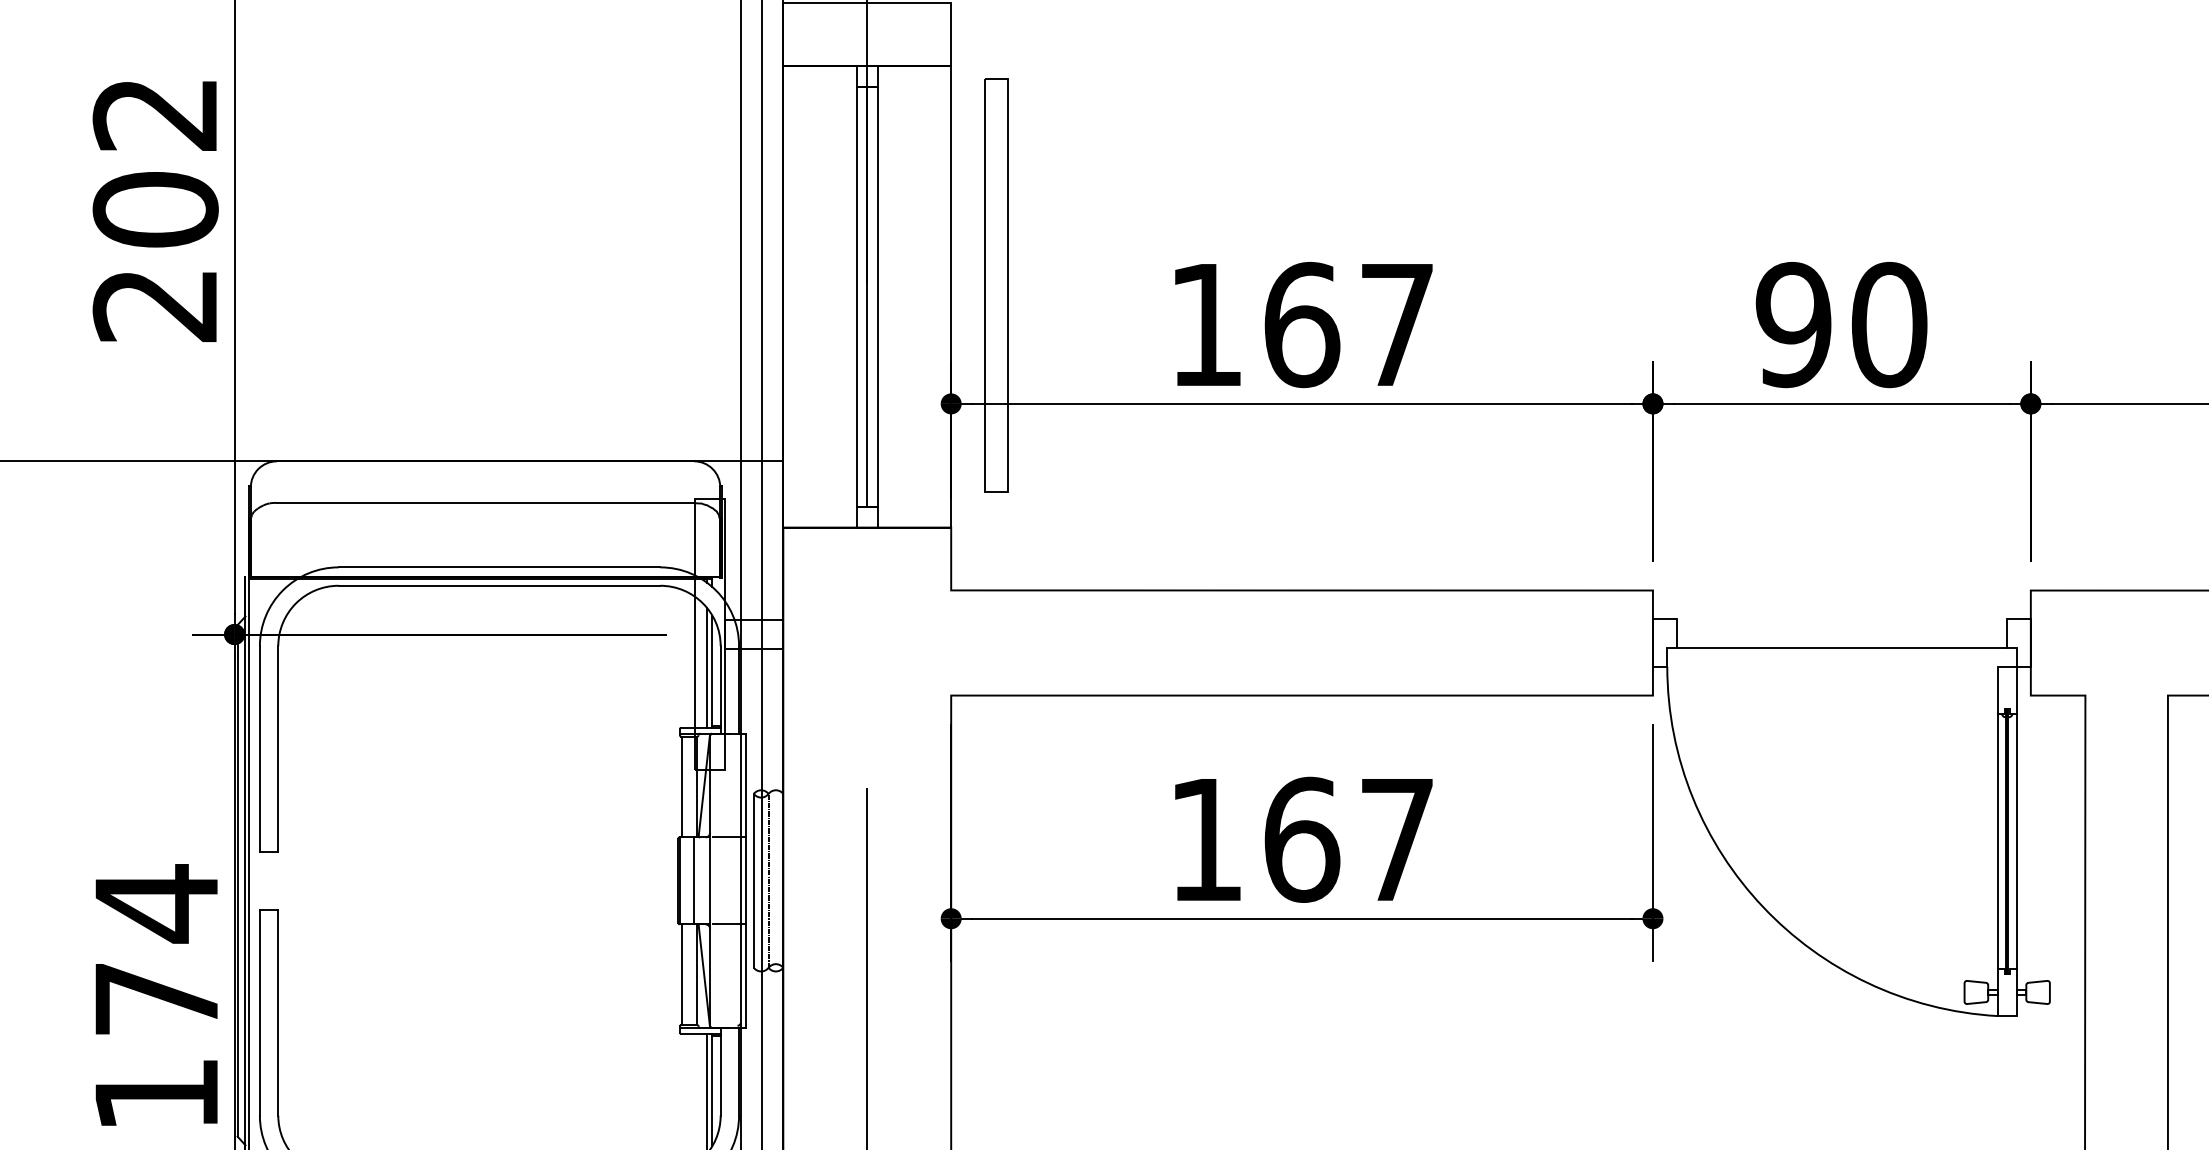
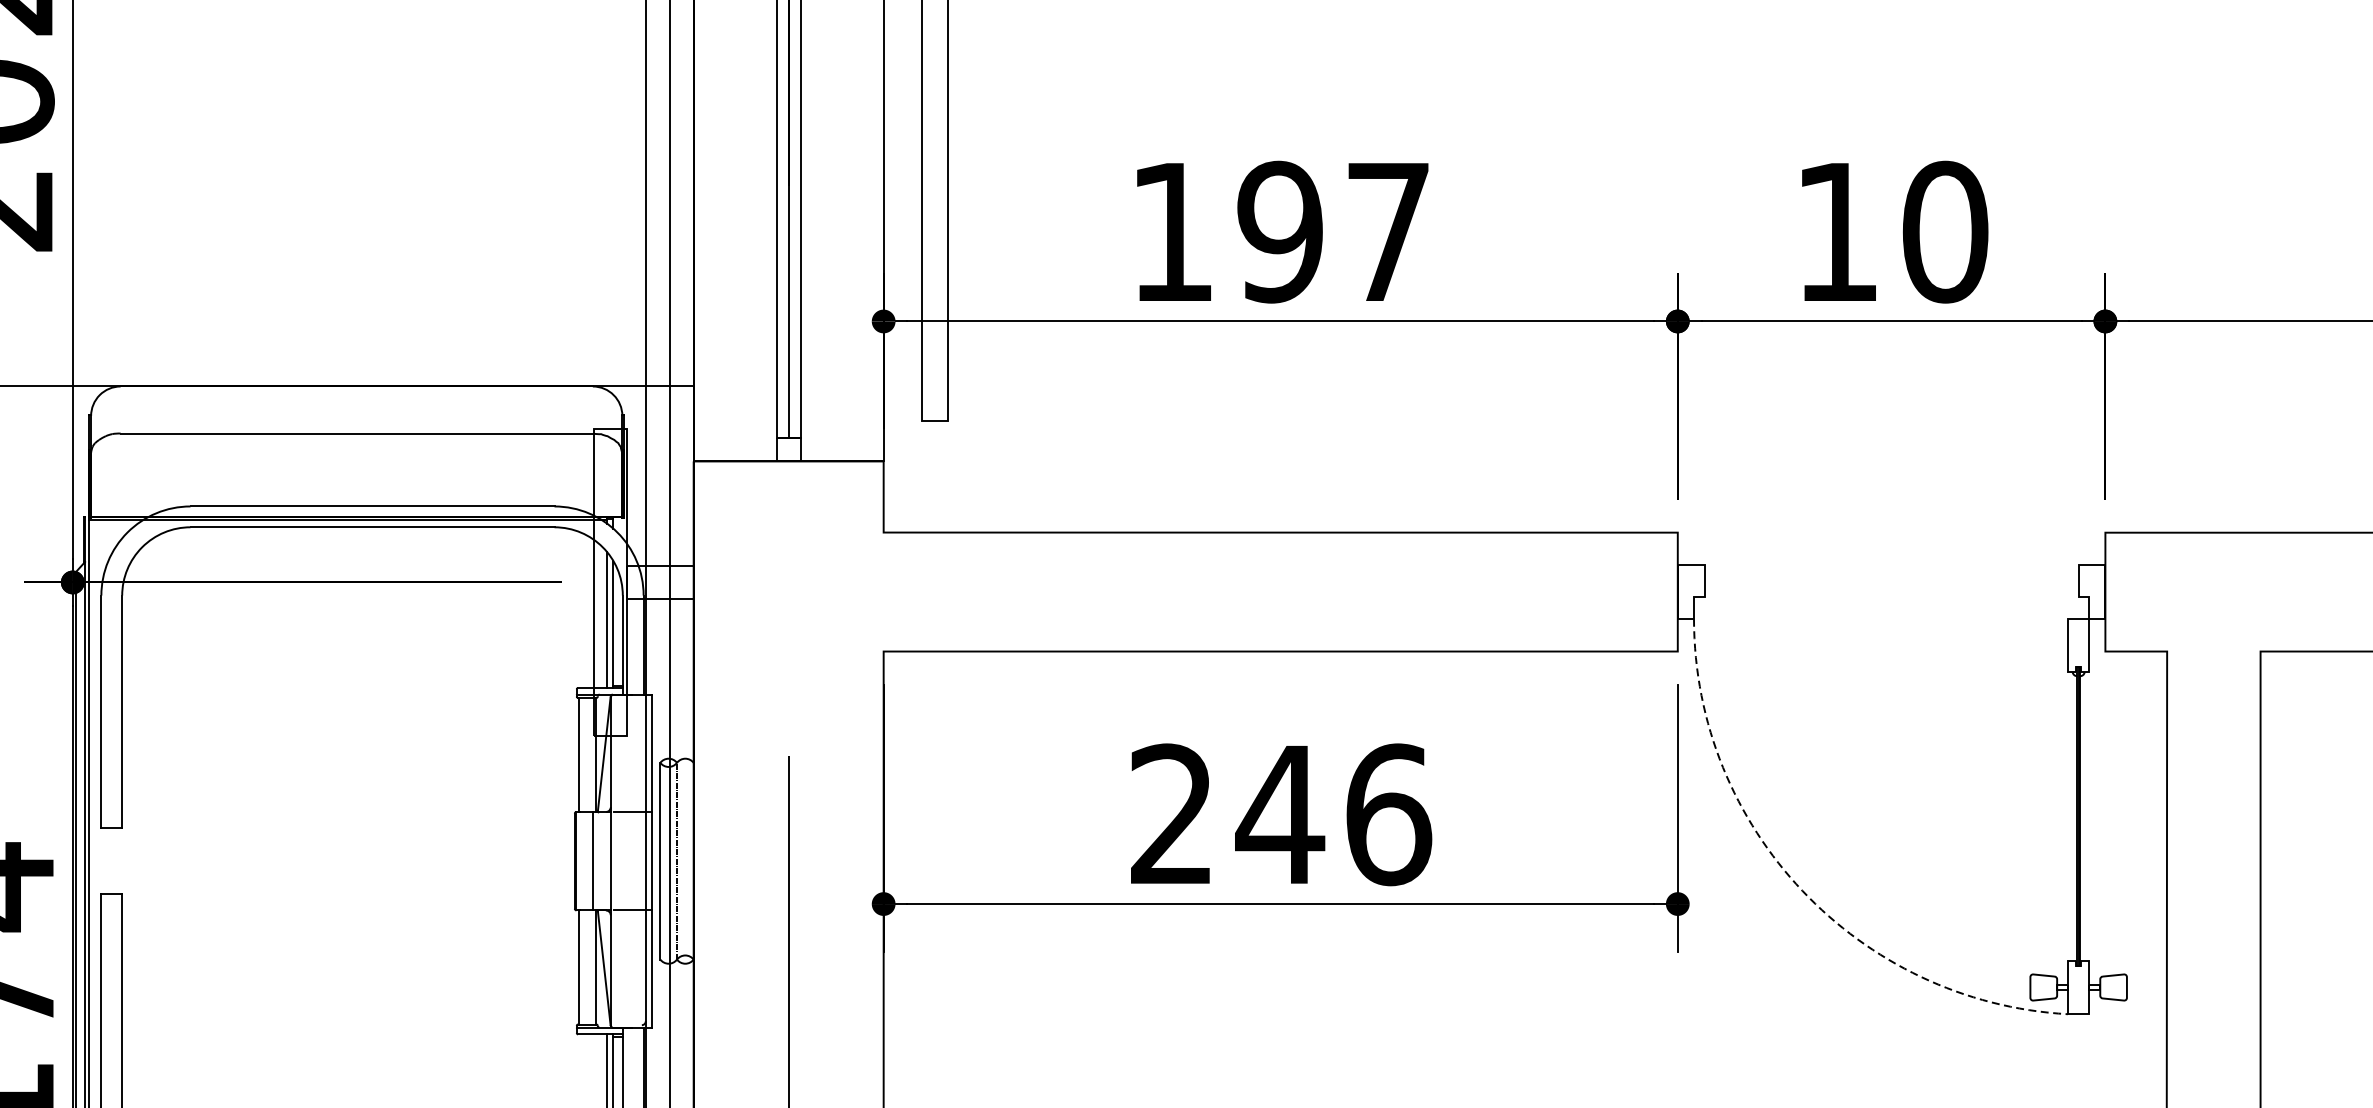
text: (1301, 324) -> (1280, 231), 167 -> 197
text: (1793, 324) -> (1836, 231), 90 -> 10
line: (1841, 647) -> (1891, 597), removed
text: (1302, 839) -> (1281, 814), 167 -> 246
line: (1997, 840) -> (2067, 815), removed
line: (2016, 840) -> (2089, 815), removed
arc: (1763, 907) -> (1802, 891), solid -> dashed

